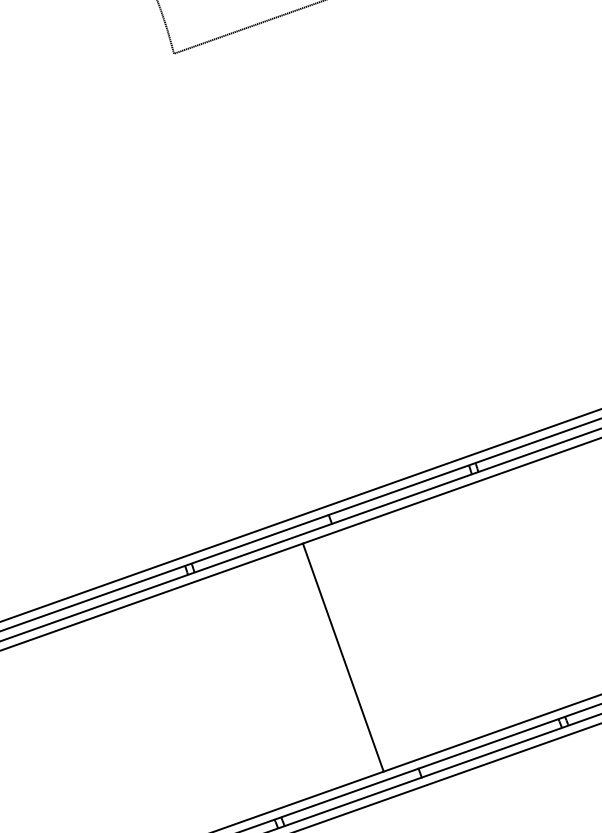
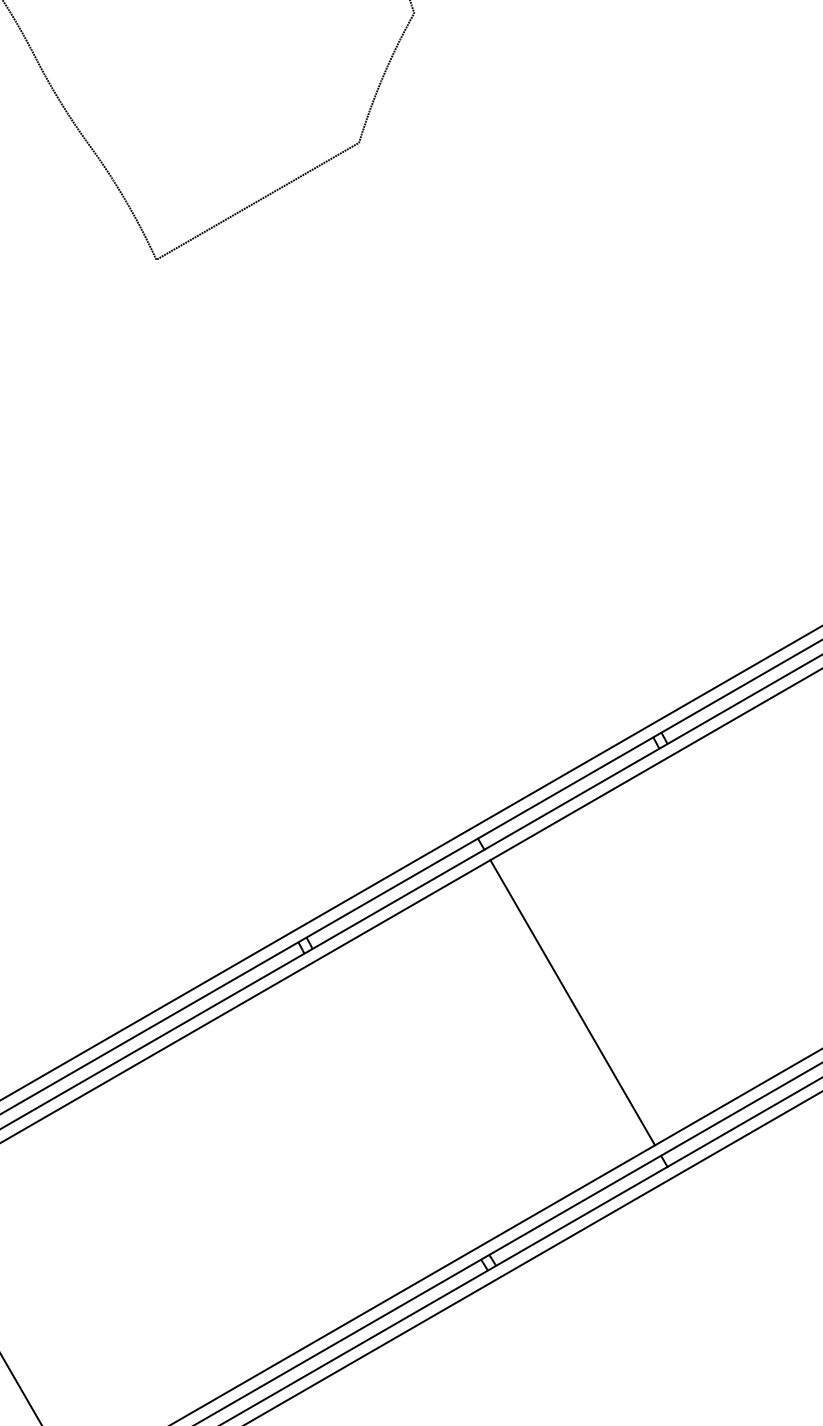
line: (343, 657) -> (572, 1002), moved

